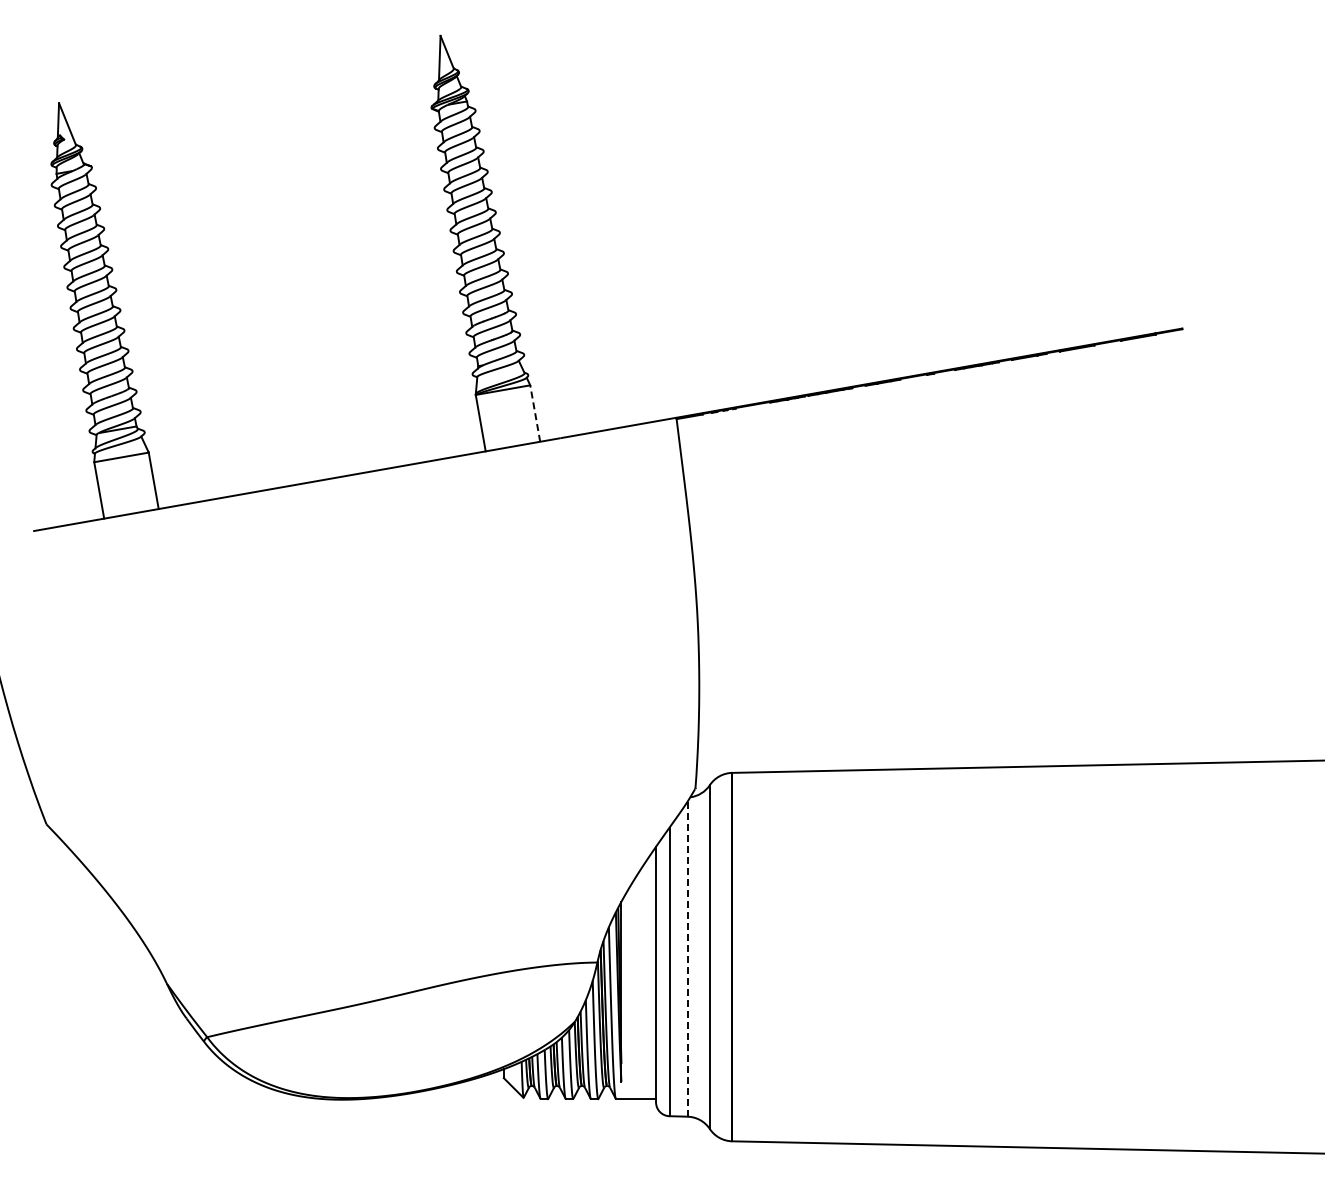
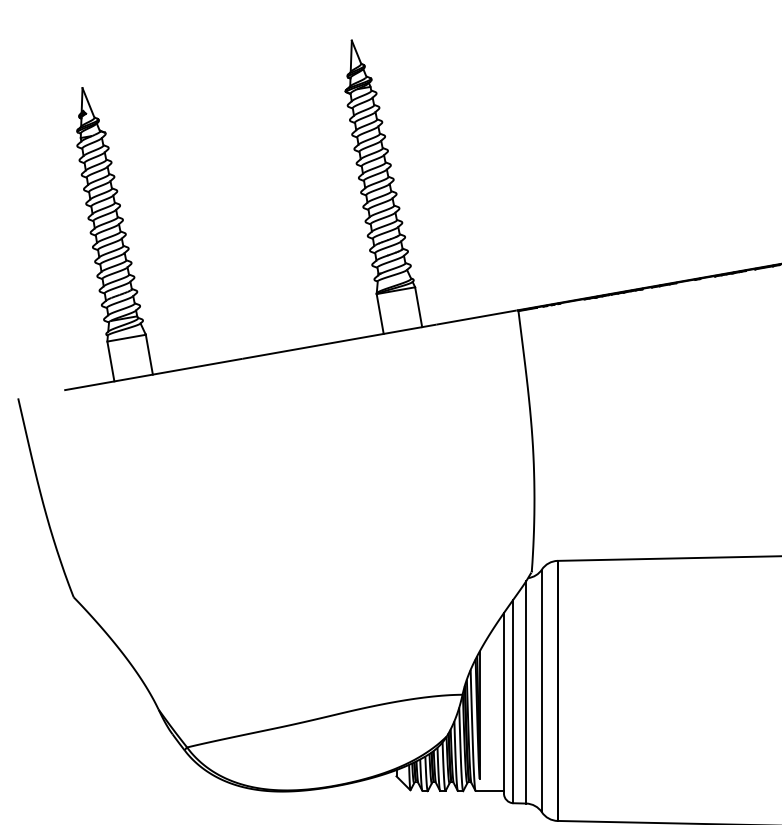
line: (535, 413) -> (418, 307), dashed -> solid
line: (687, 958) -> (526, 691), dashed -> solid

